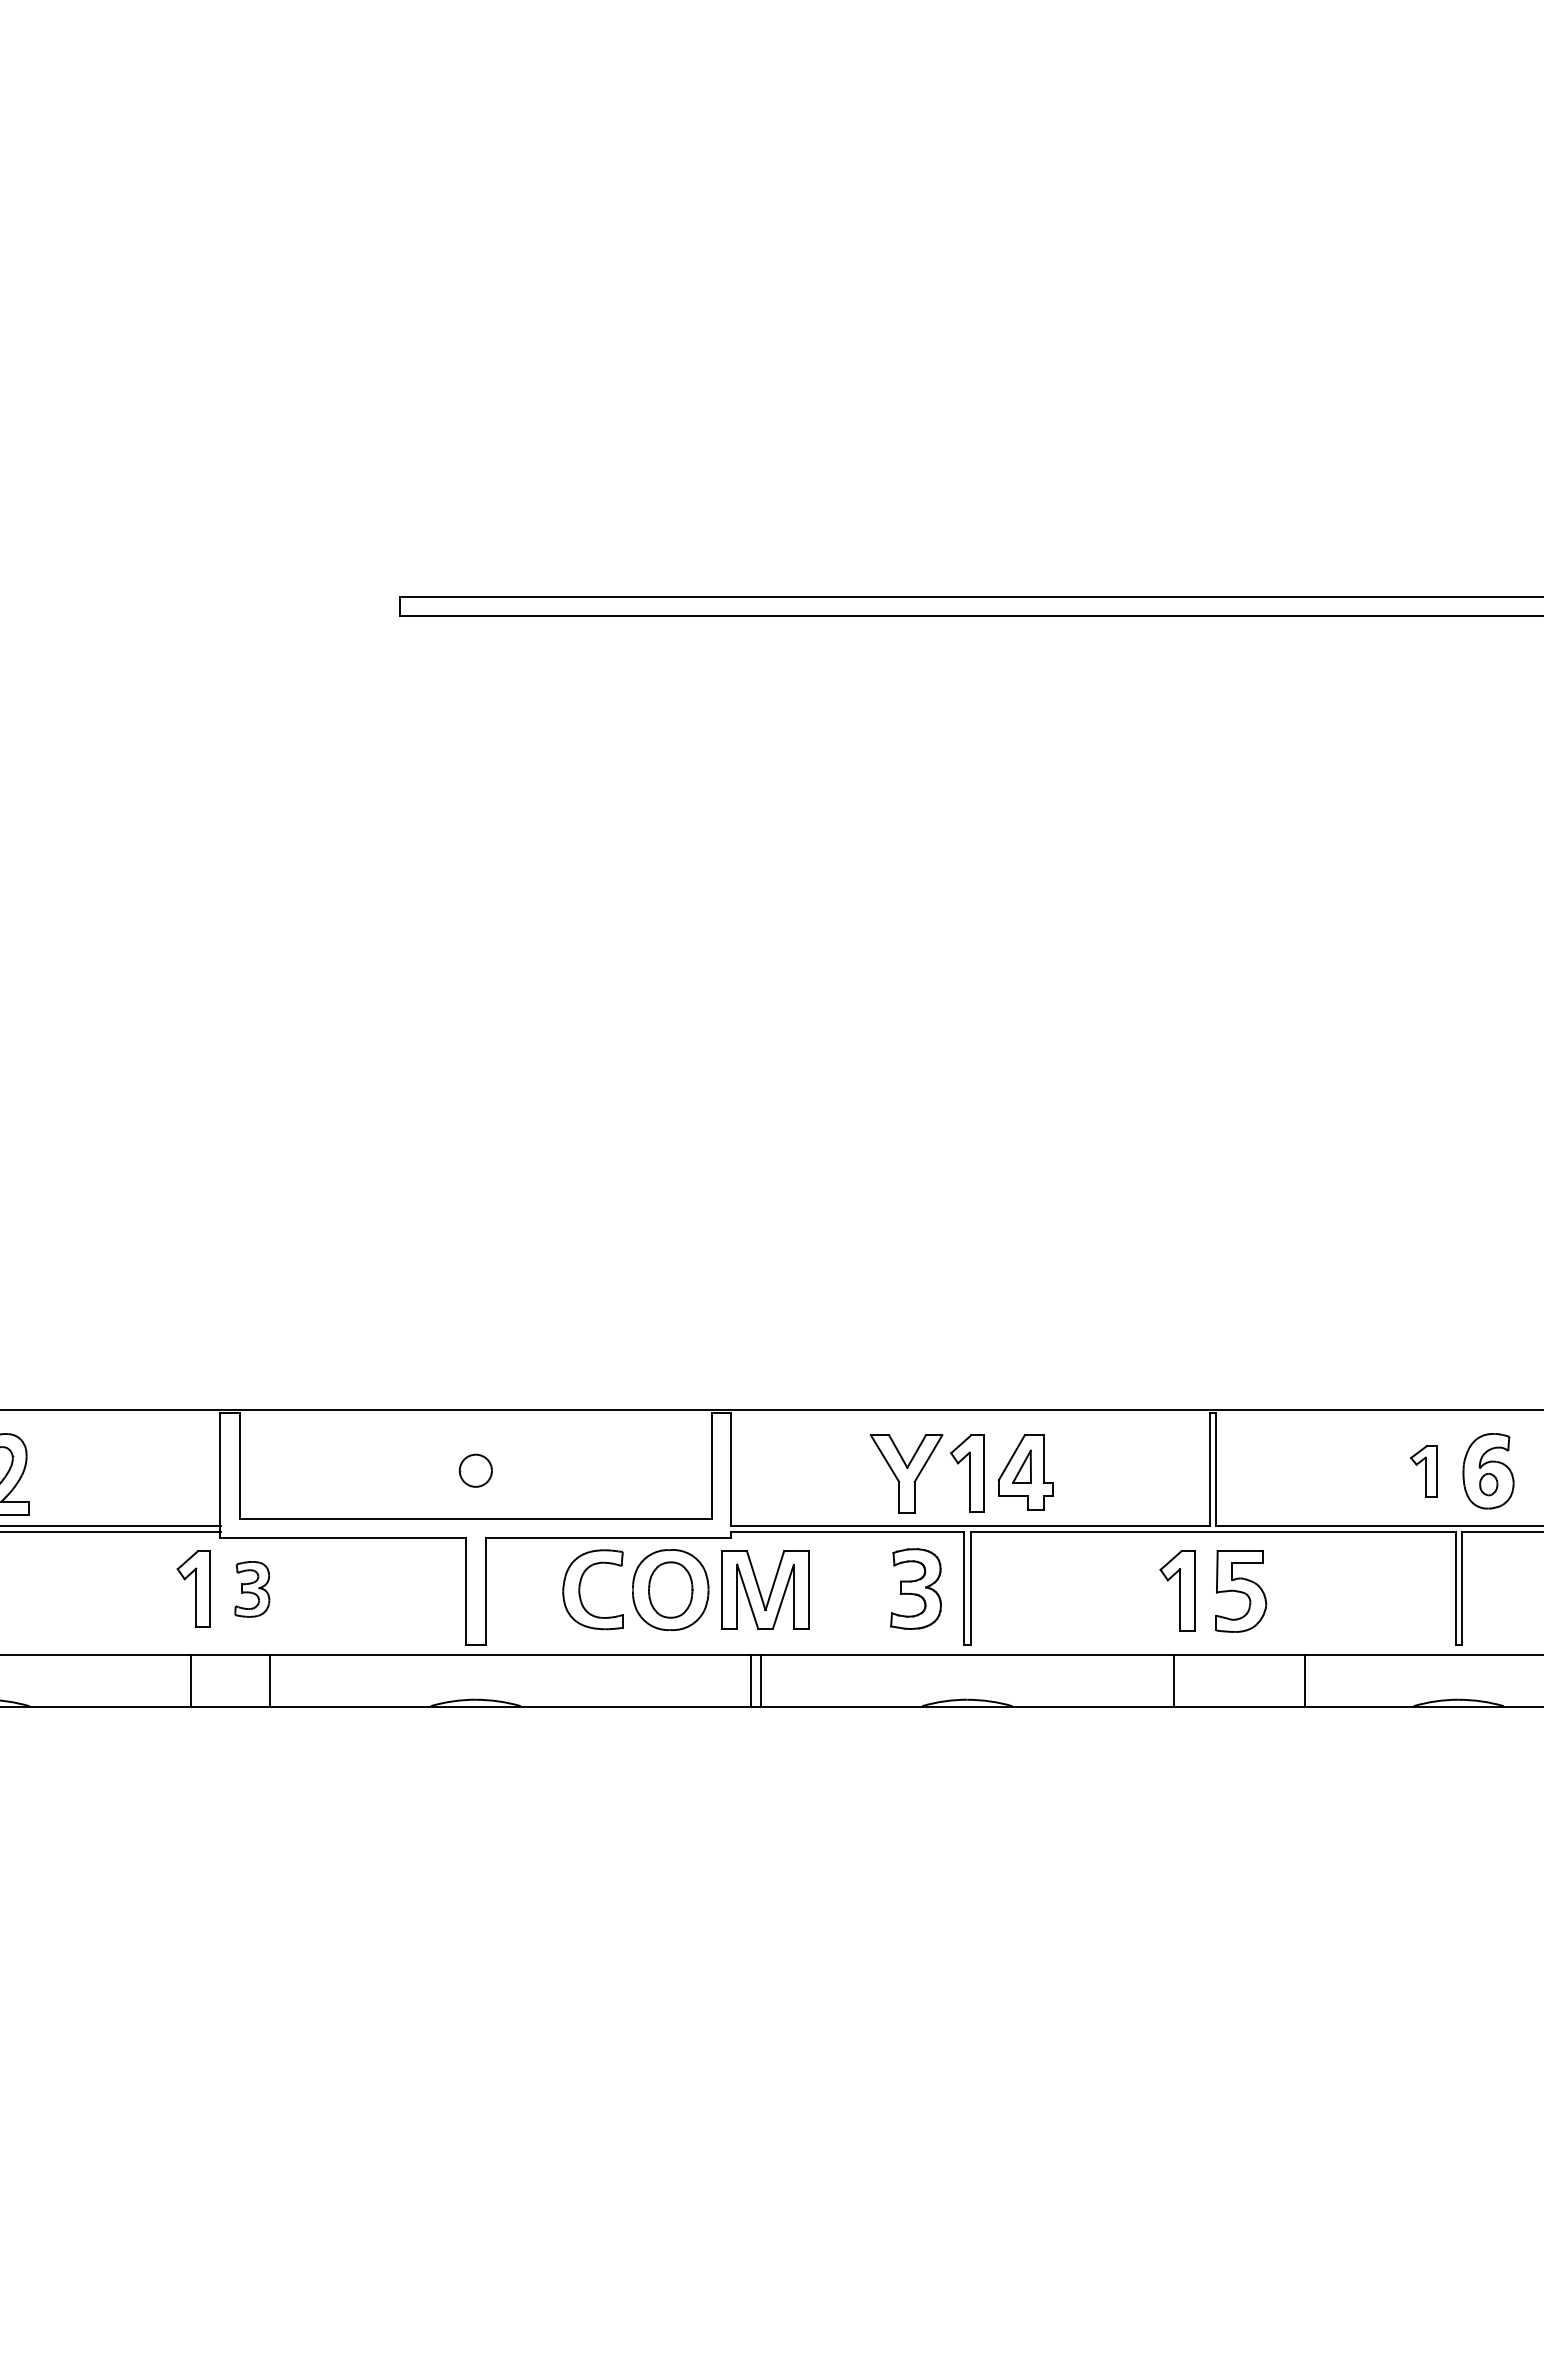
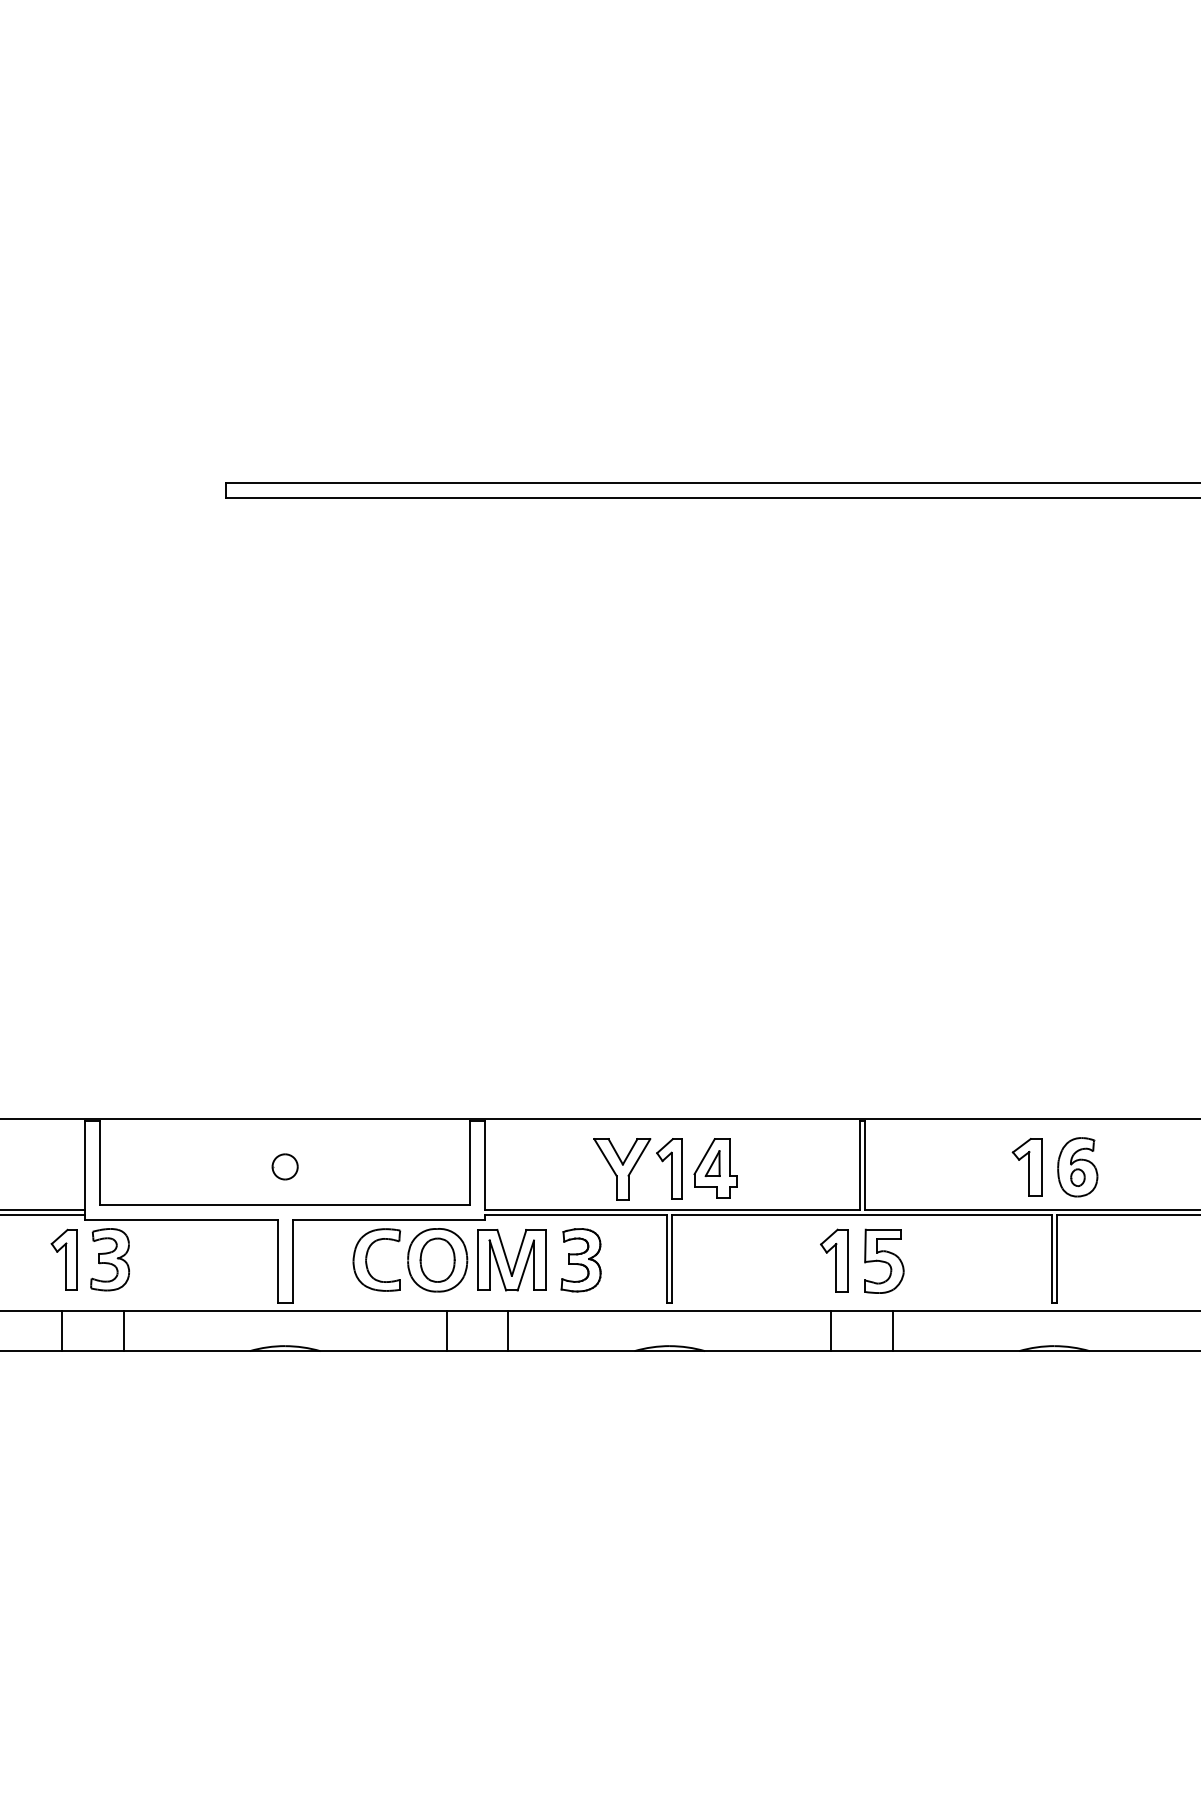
part: (1423, 1471) -> (1026, 1167), size x1.43
part: (915, 1588) -> (580, 1259), moved
part: (252, 1589) -> (110, 1259), size x1.43
line: (751, 1680) -> (446, 1331), moved
line: (1305, 1680) -> (893, 1331), moved

